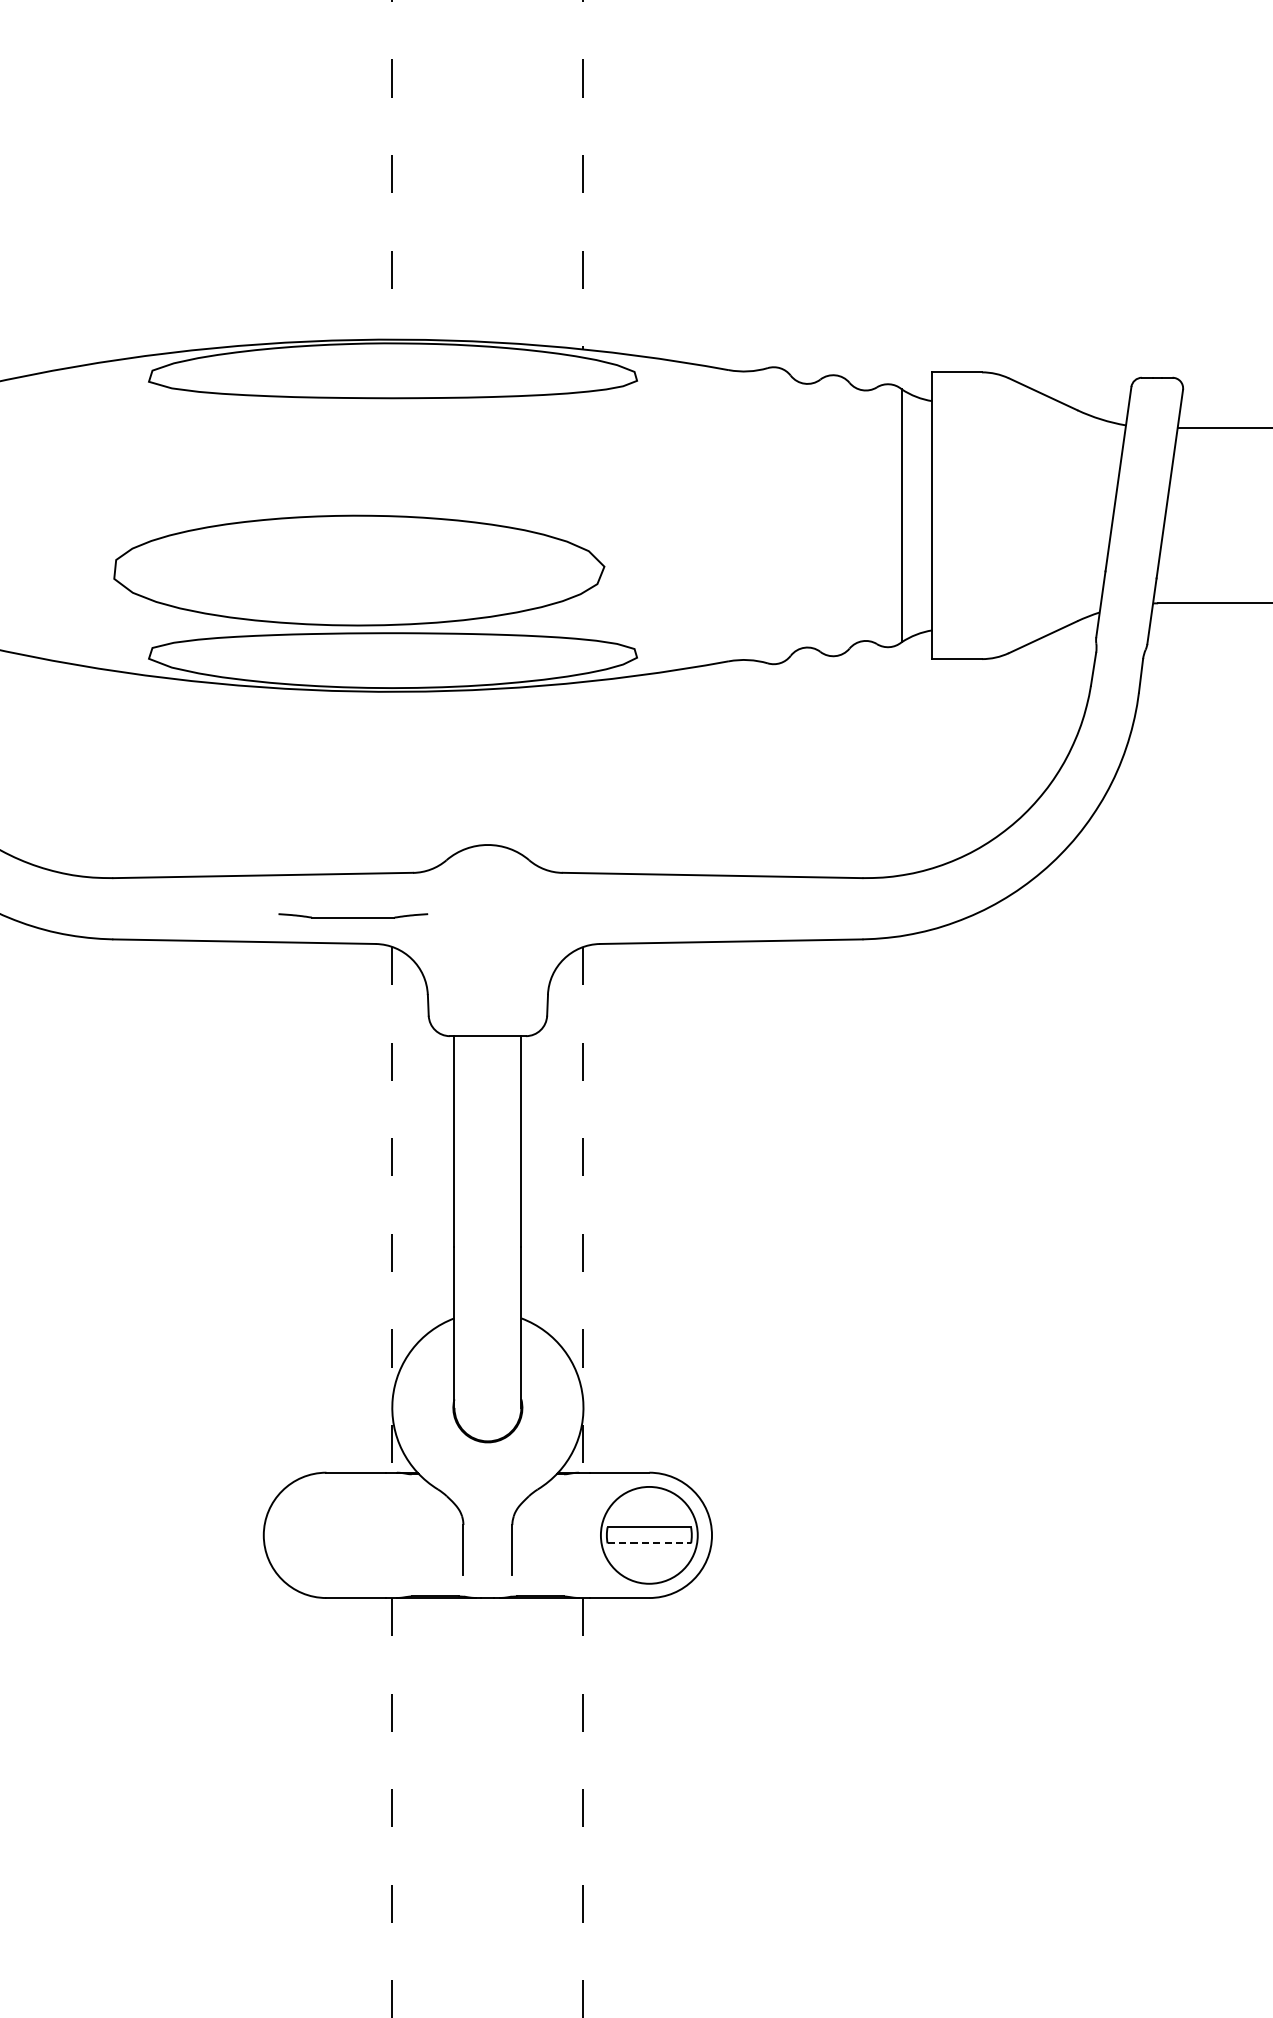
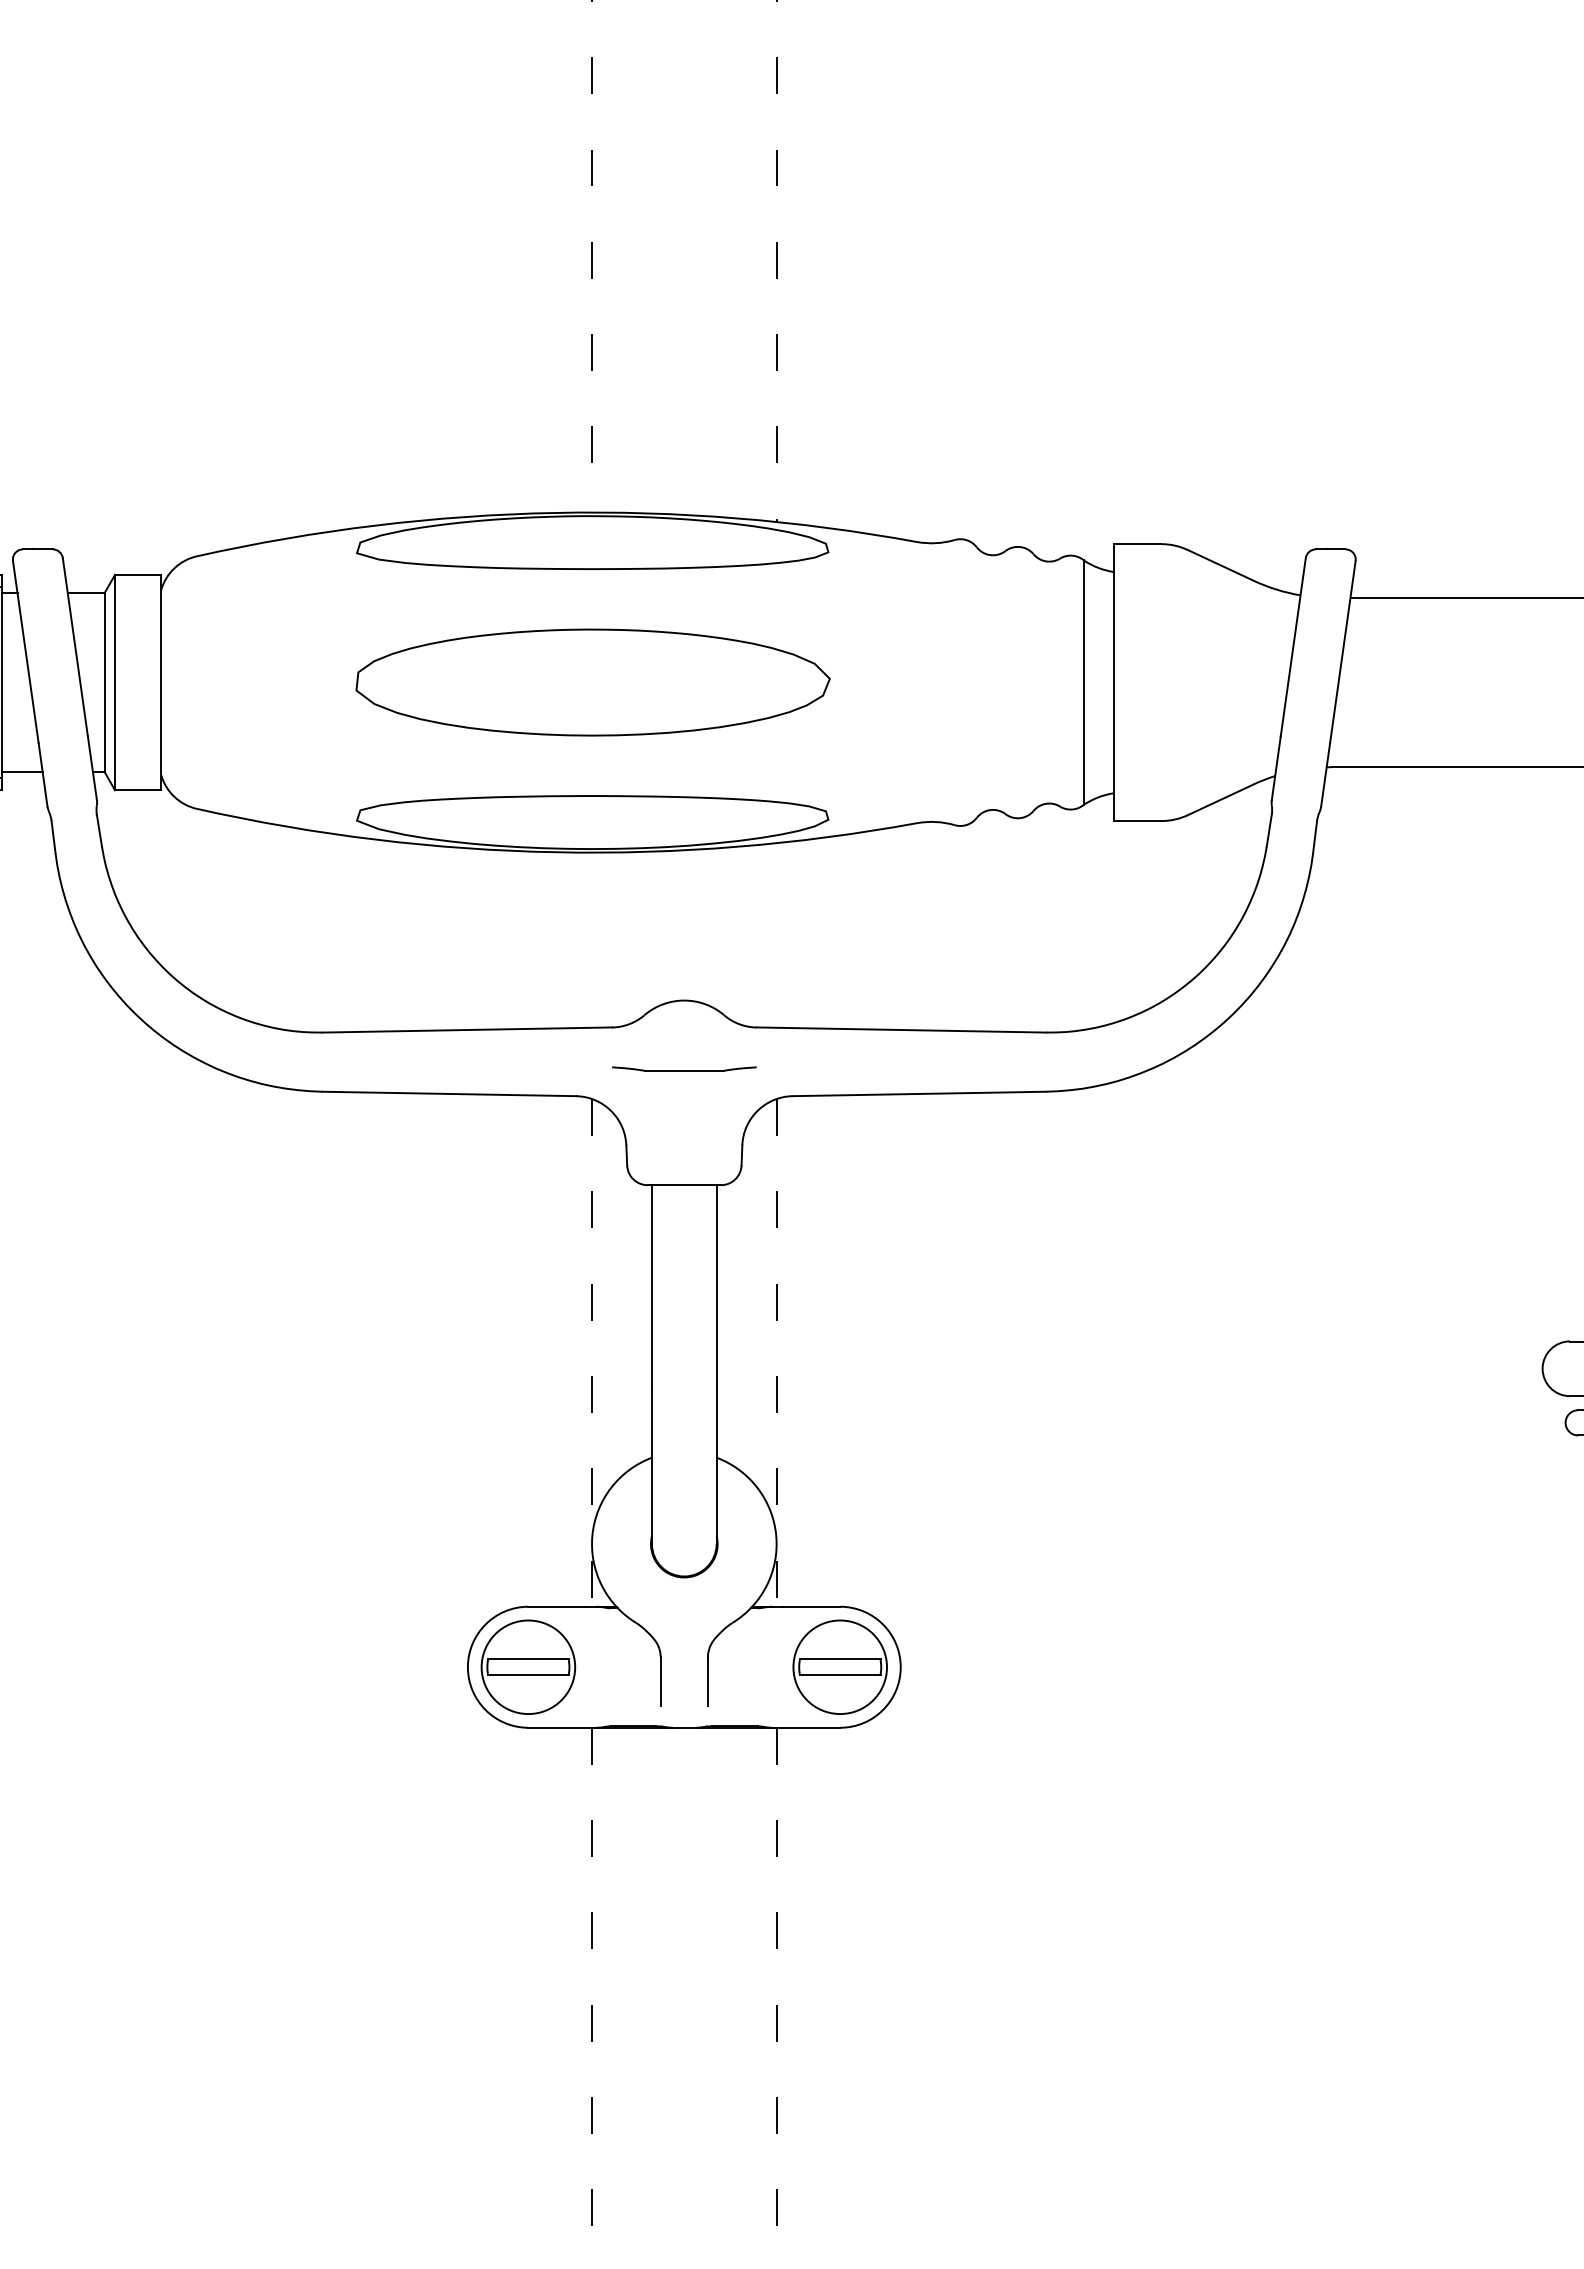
part: (358, 570) -> (592, 682), moved
part: (353, 915) -> (684, 1068), moved
part: (326, 1534) -> (528, 1666), added
line: (649, 1543) -> (840, 1675), dashed -> solid

